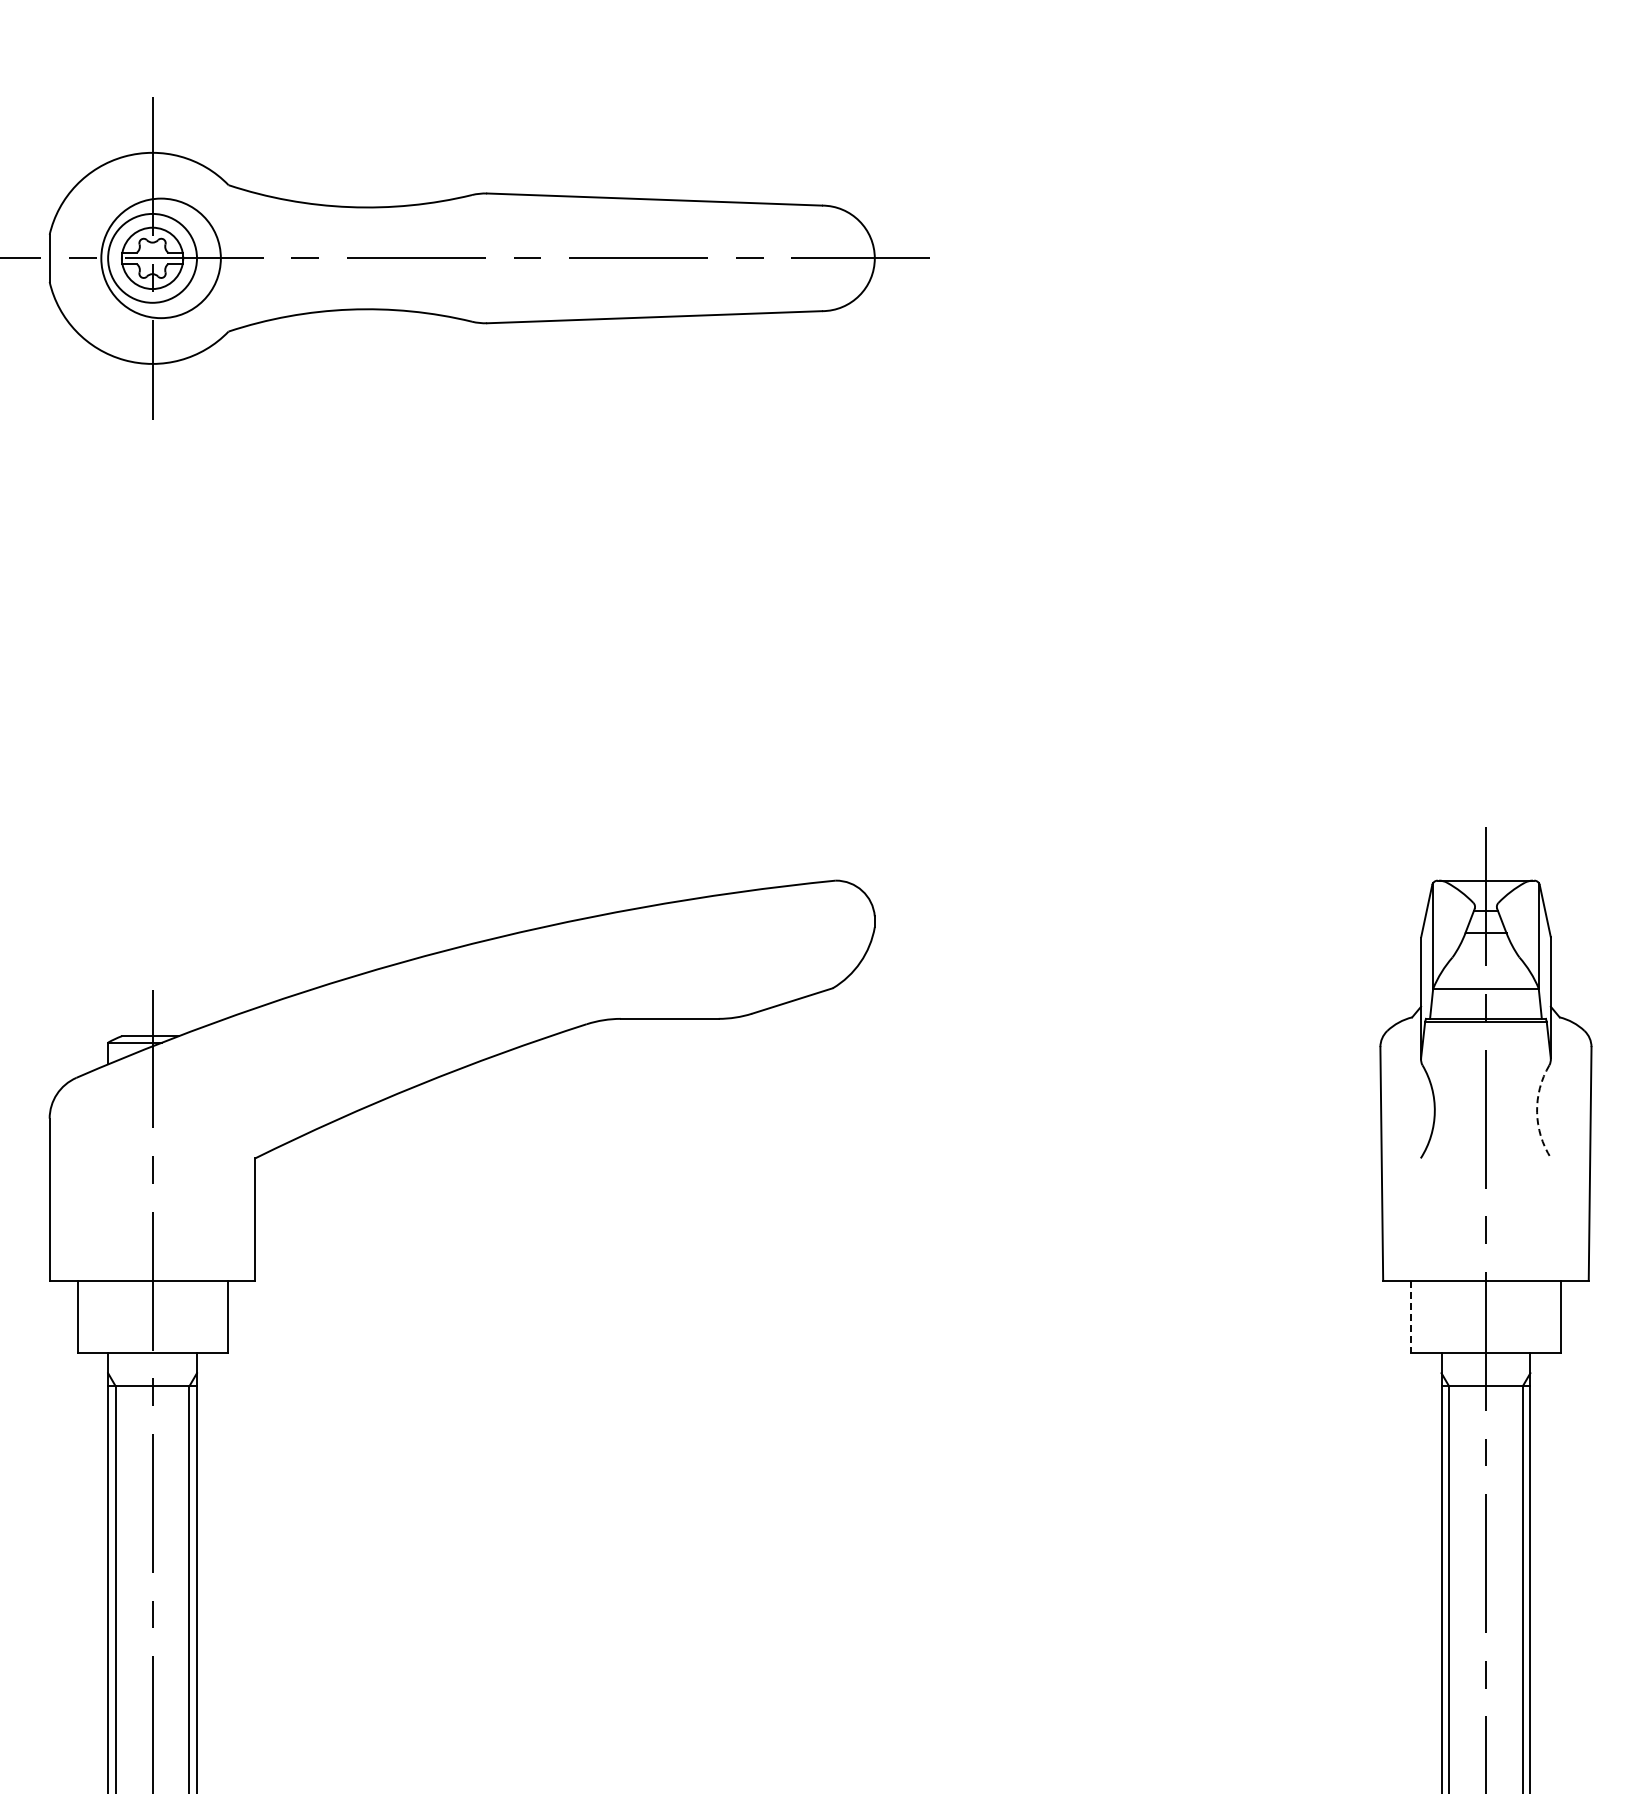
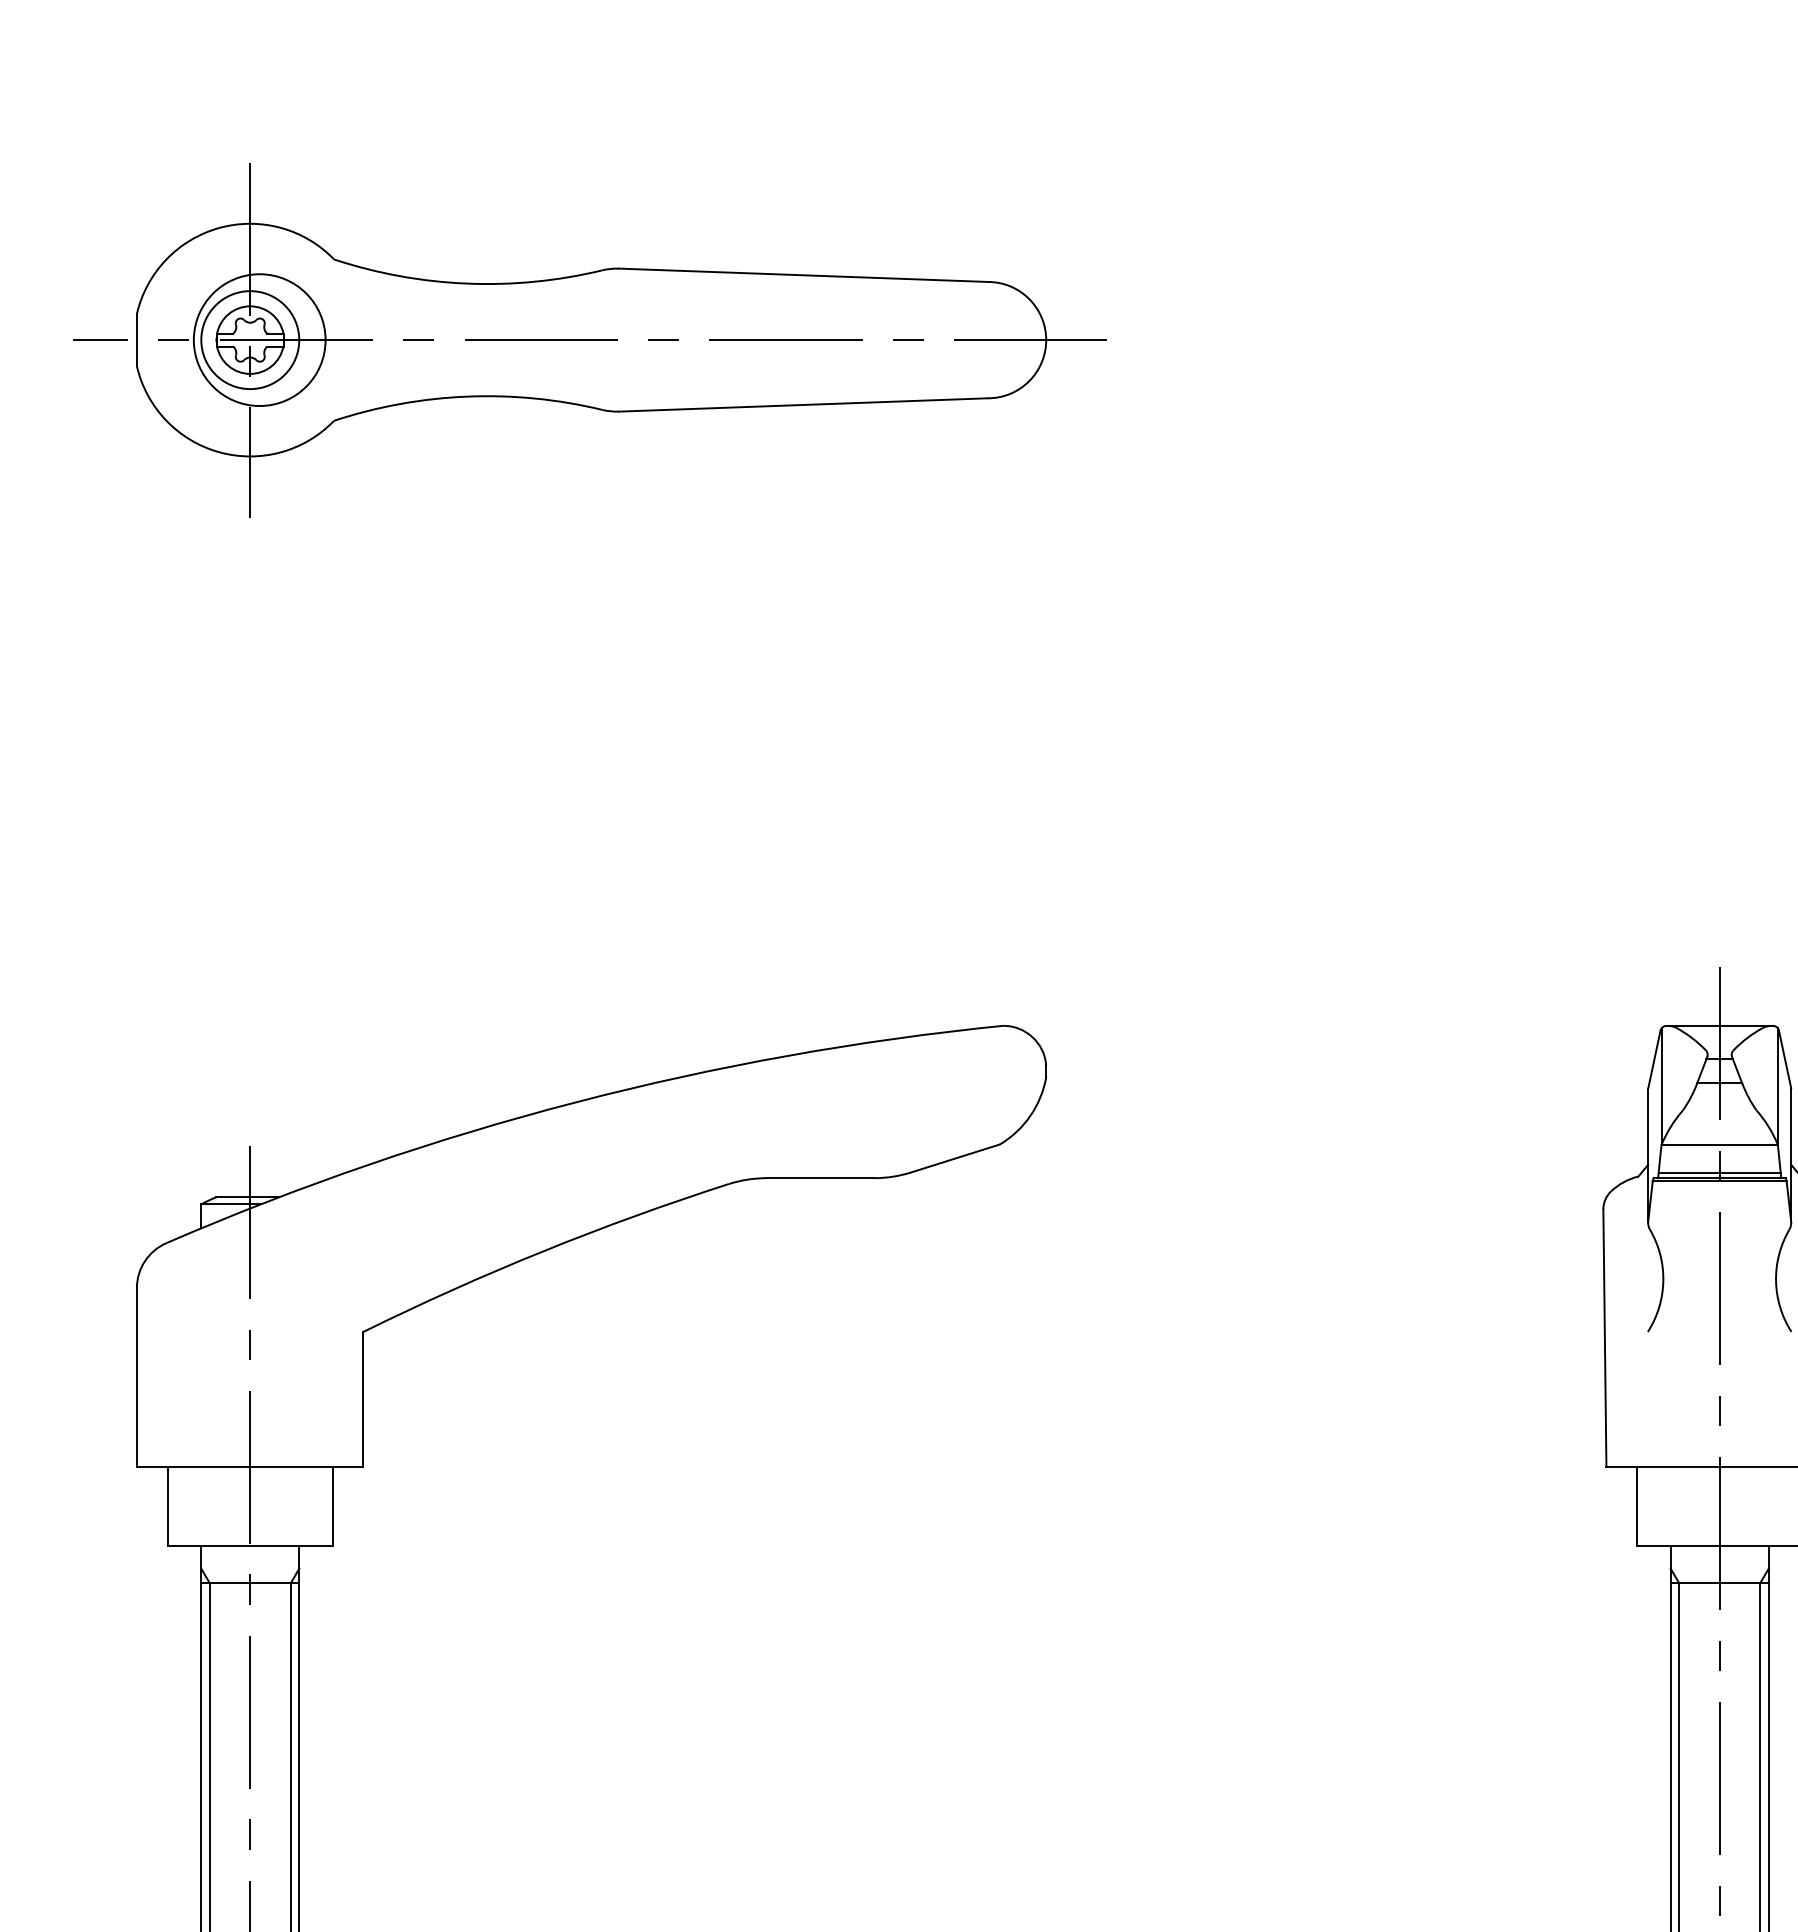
line: (1485, 1014) -> (1719, 1173), added
arc: (1537, 1112) -> (1776, 1281), dashed -> solid
line: (1410, 1317) -> (1636, 1507), dashed -> solid

